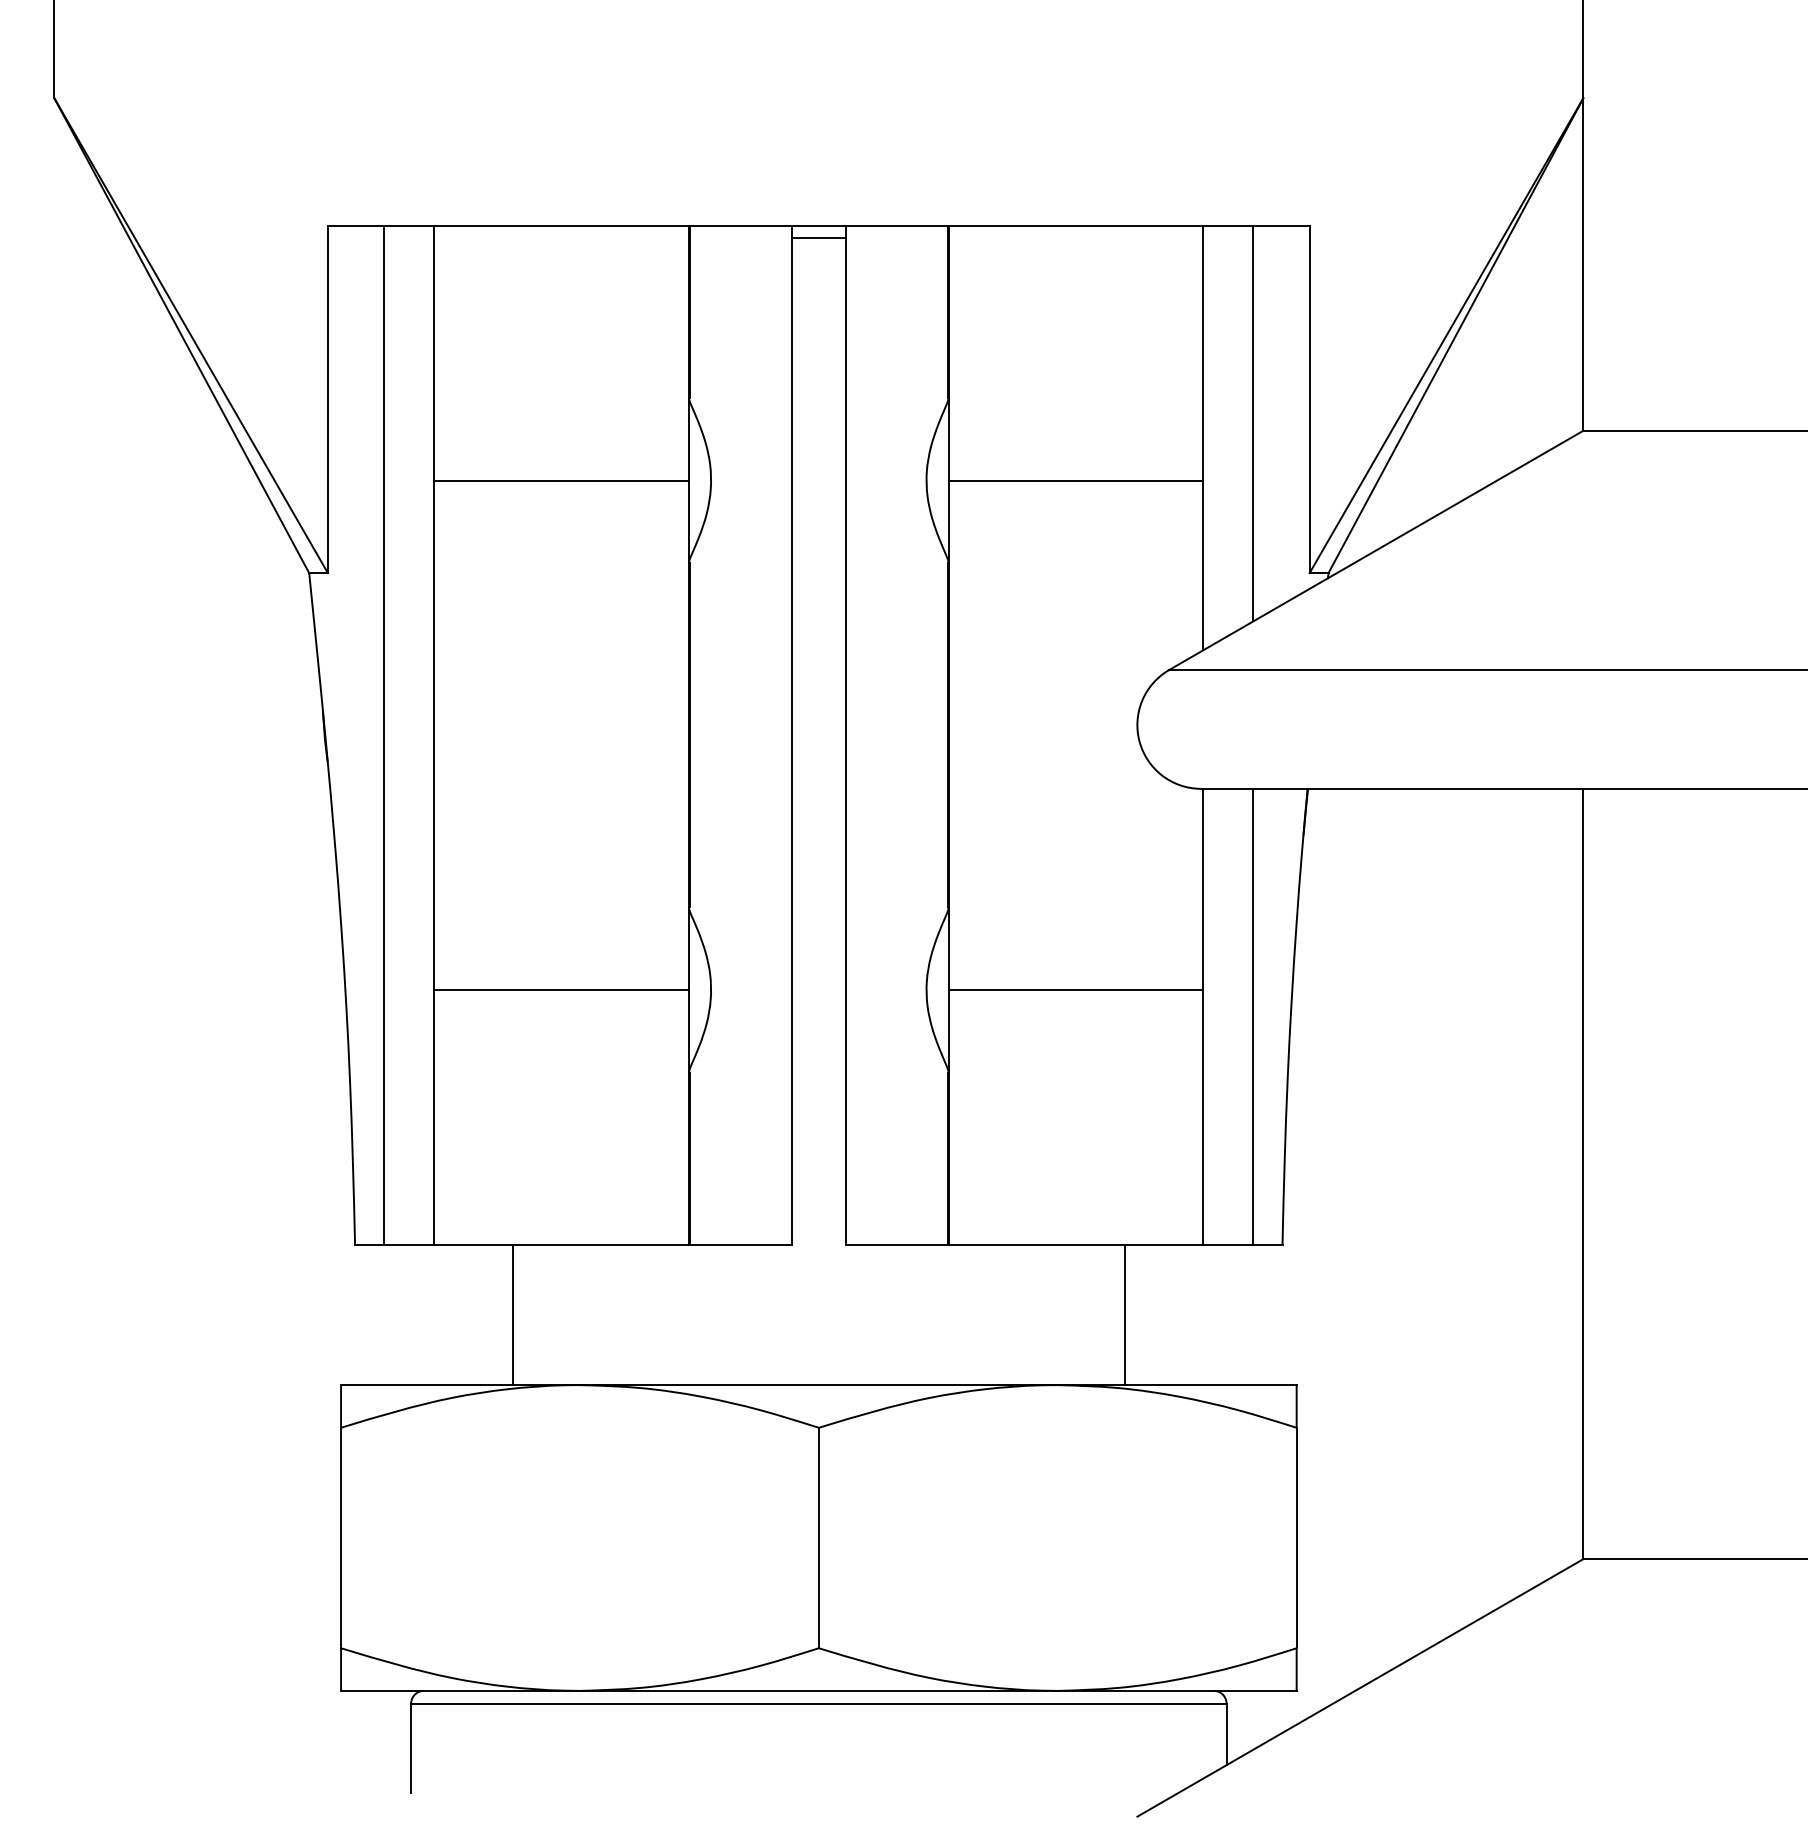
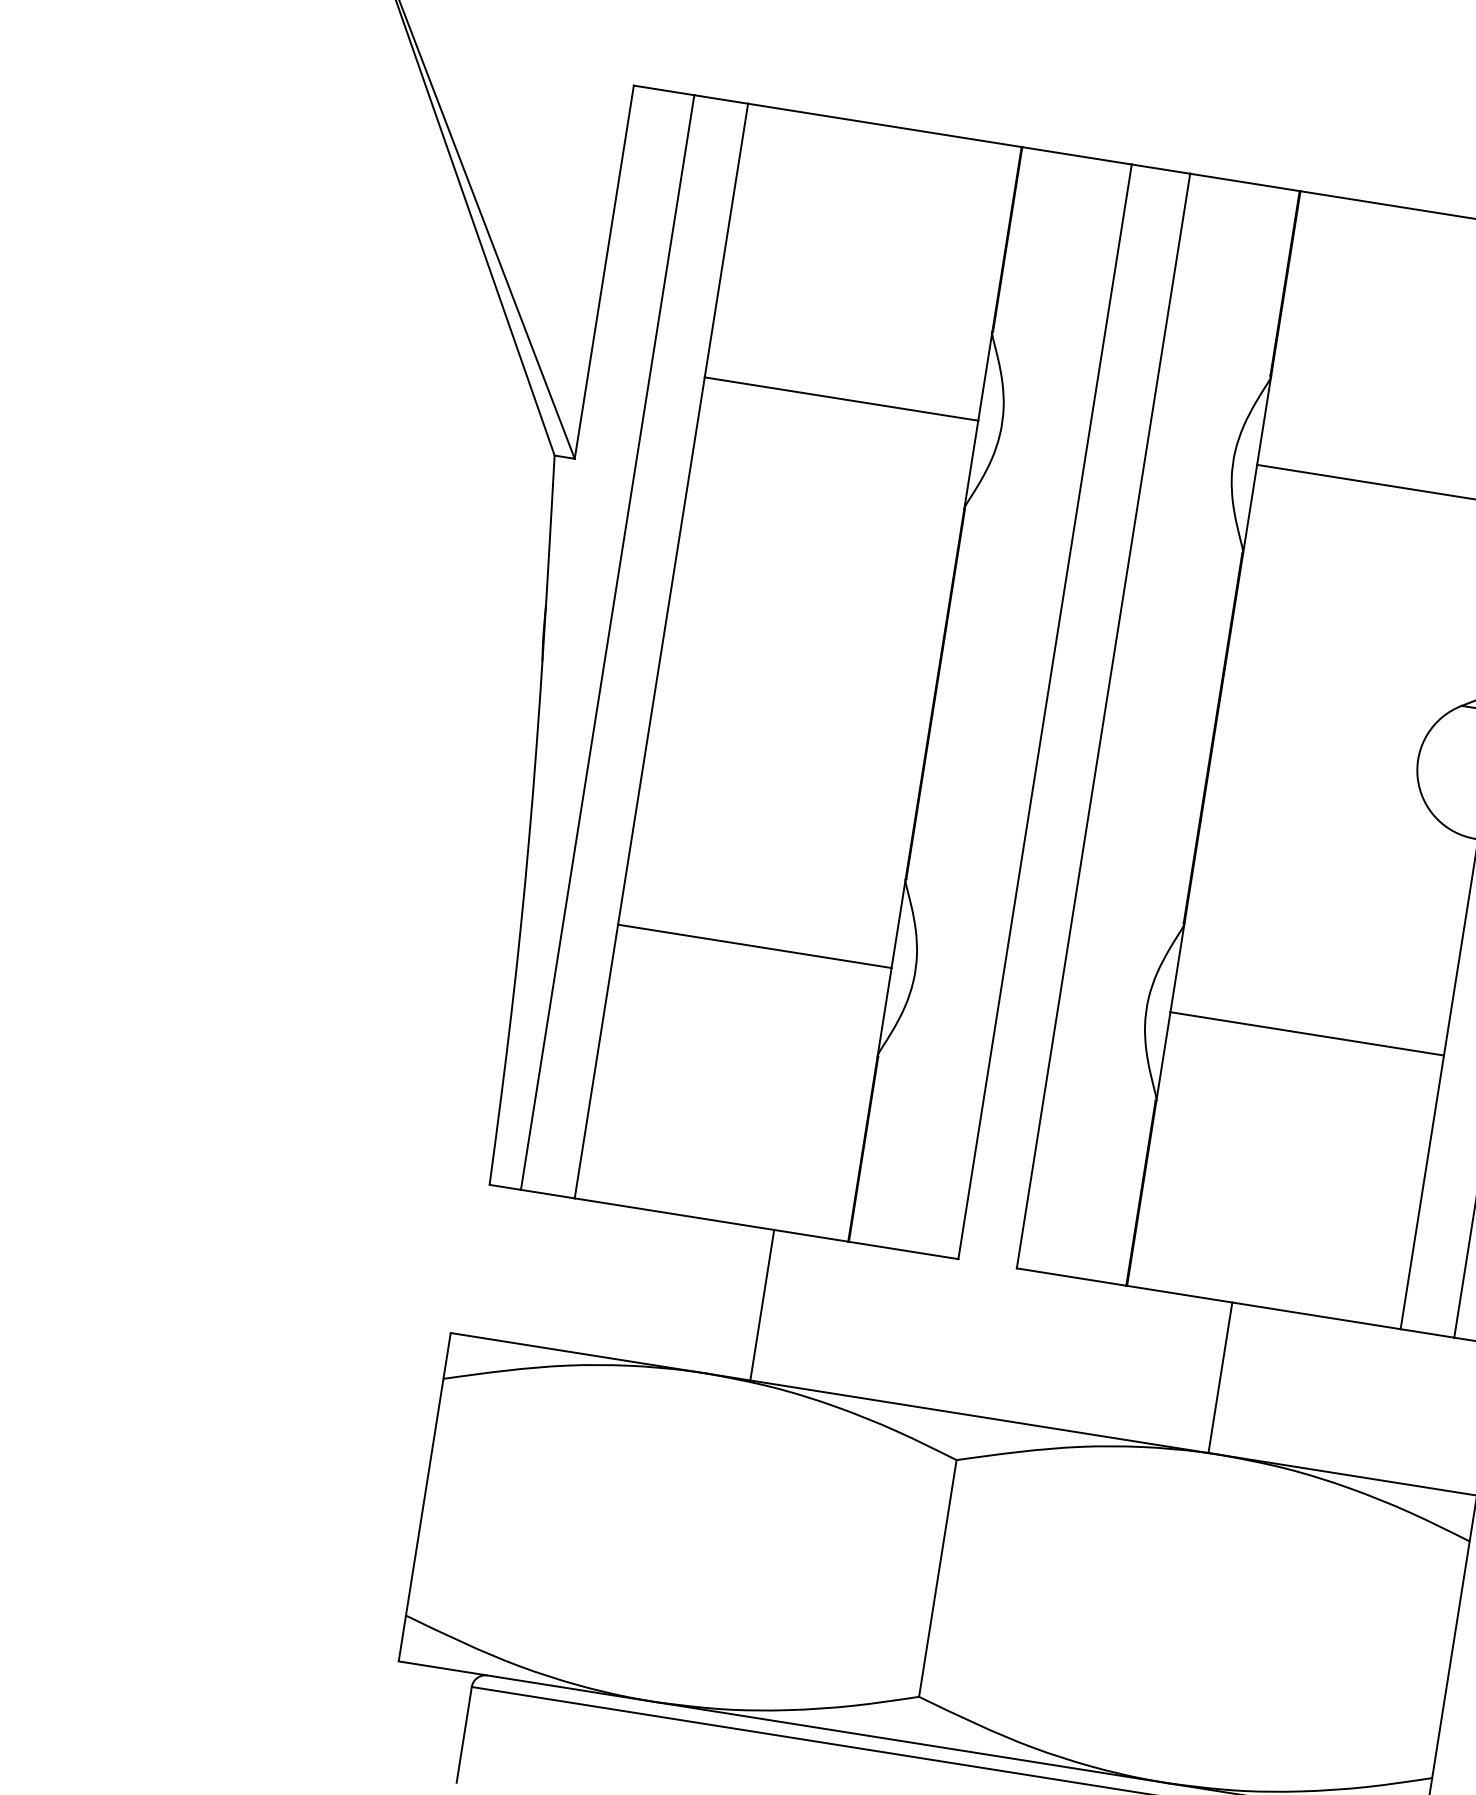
line: (818, 238) -> (1158, 182), removed
line: (513, 1314) -> (762, 1304), moved
line: (1124, 1314) -> (1220, 1377), moved

